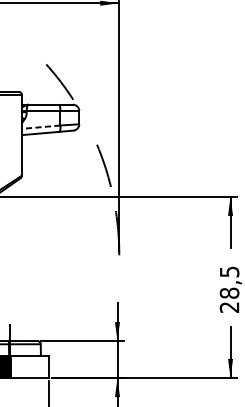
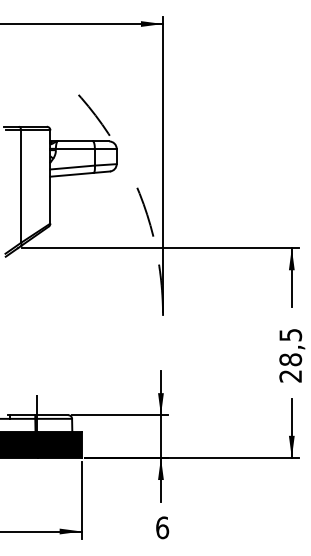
line: (41, 127) -> (72, 167), dashed -> solid
fill: (29, 366) -> (59, 444), added

